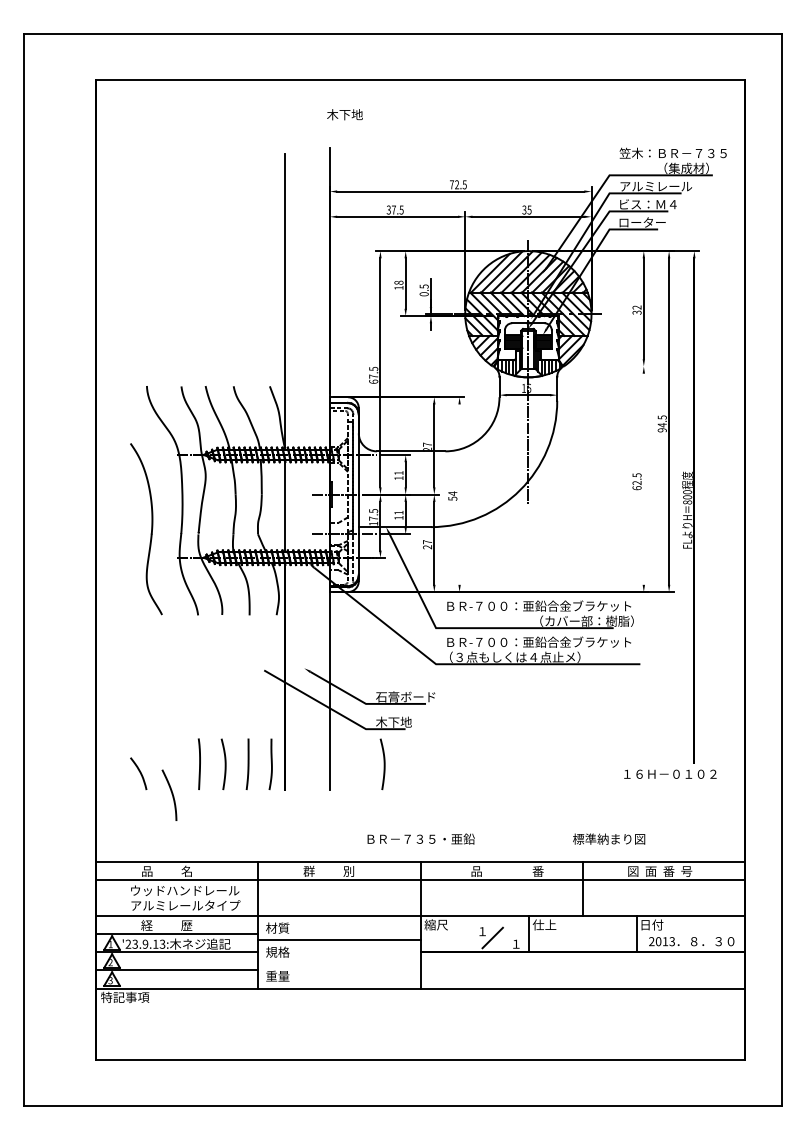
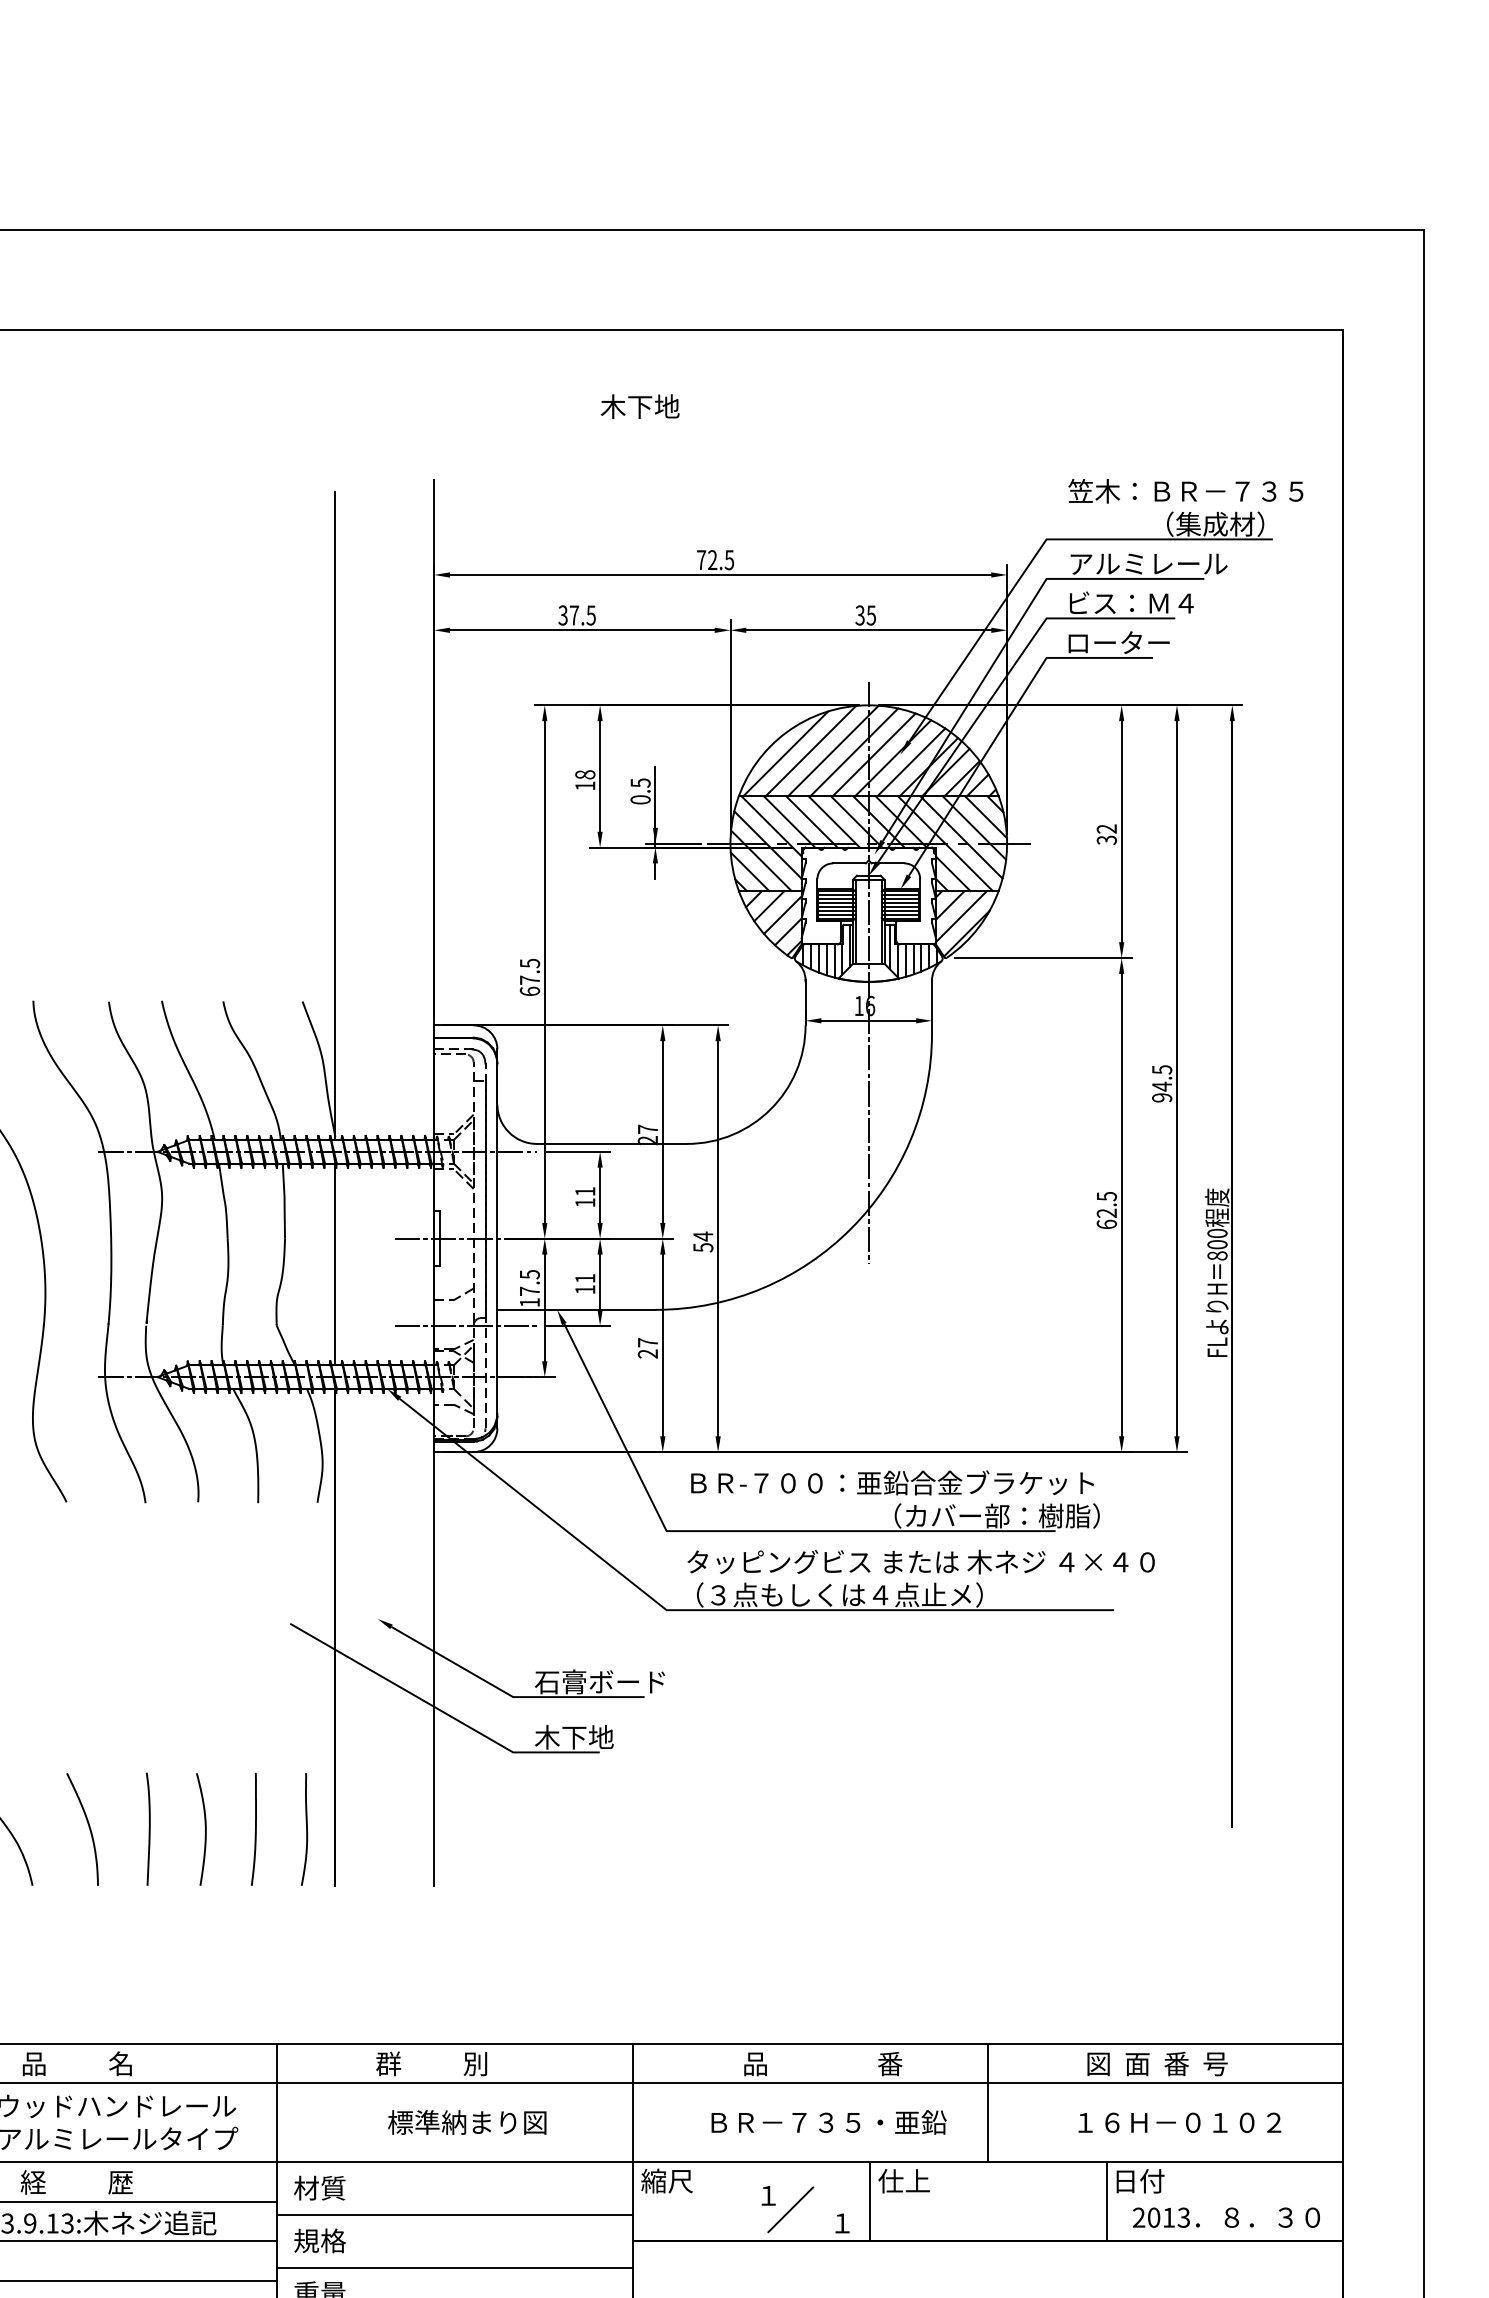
text: (344, 114) -> (639, 406), moved
line: (607, 366) -> (1042, 958), added
line: (643, 478) -> (1120, 1203), added
line: (459, 494) -> (717, 1238), added
text: (551, 641) -> (919, 1560), ＢＲ-７００：亜鉛合金ブラケット -> タッピングビス または 木ネジ ４×４０
curve: (383, 764) -> (551, 1829), removed
text: (670, 773) -> (1180, 2121), moved
curve: (171, 794) -> (87, 1827), moved
text: (420, 838) -> (827, 2121), moved
text: (609, 838) -> (468, 2121), moved
line: (339, 964) -> (455, 2267), added

